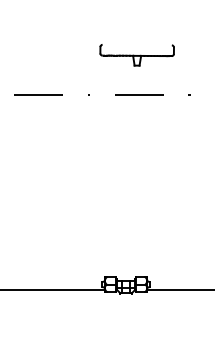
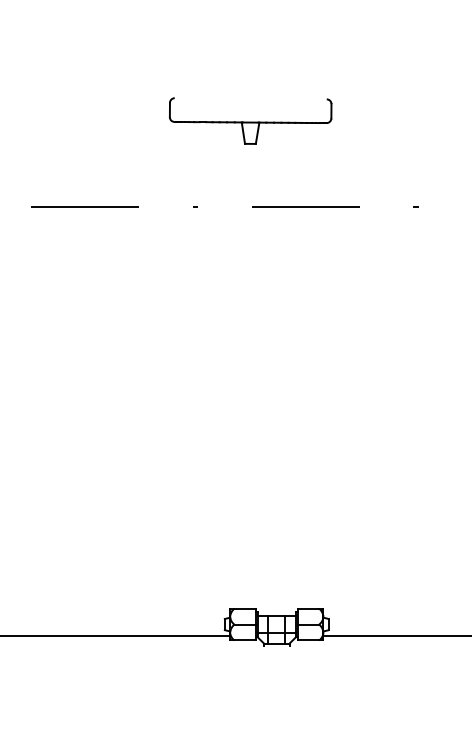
part: (136, 55) -> (249, 121), moved

